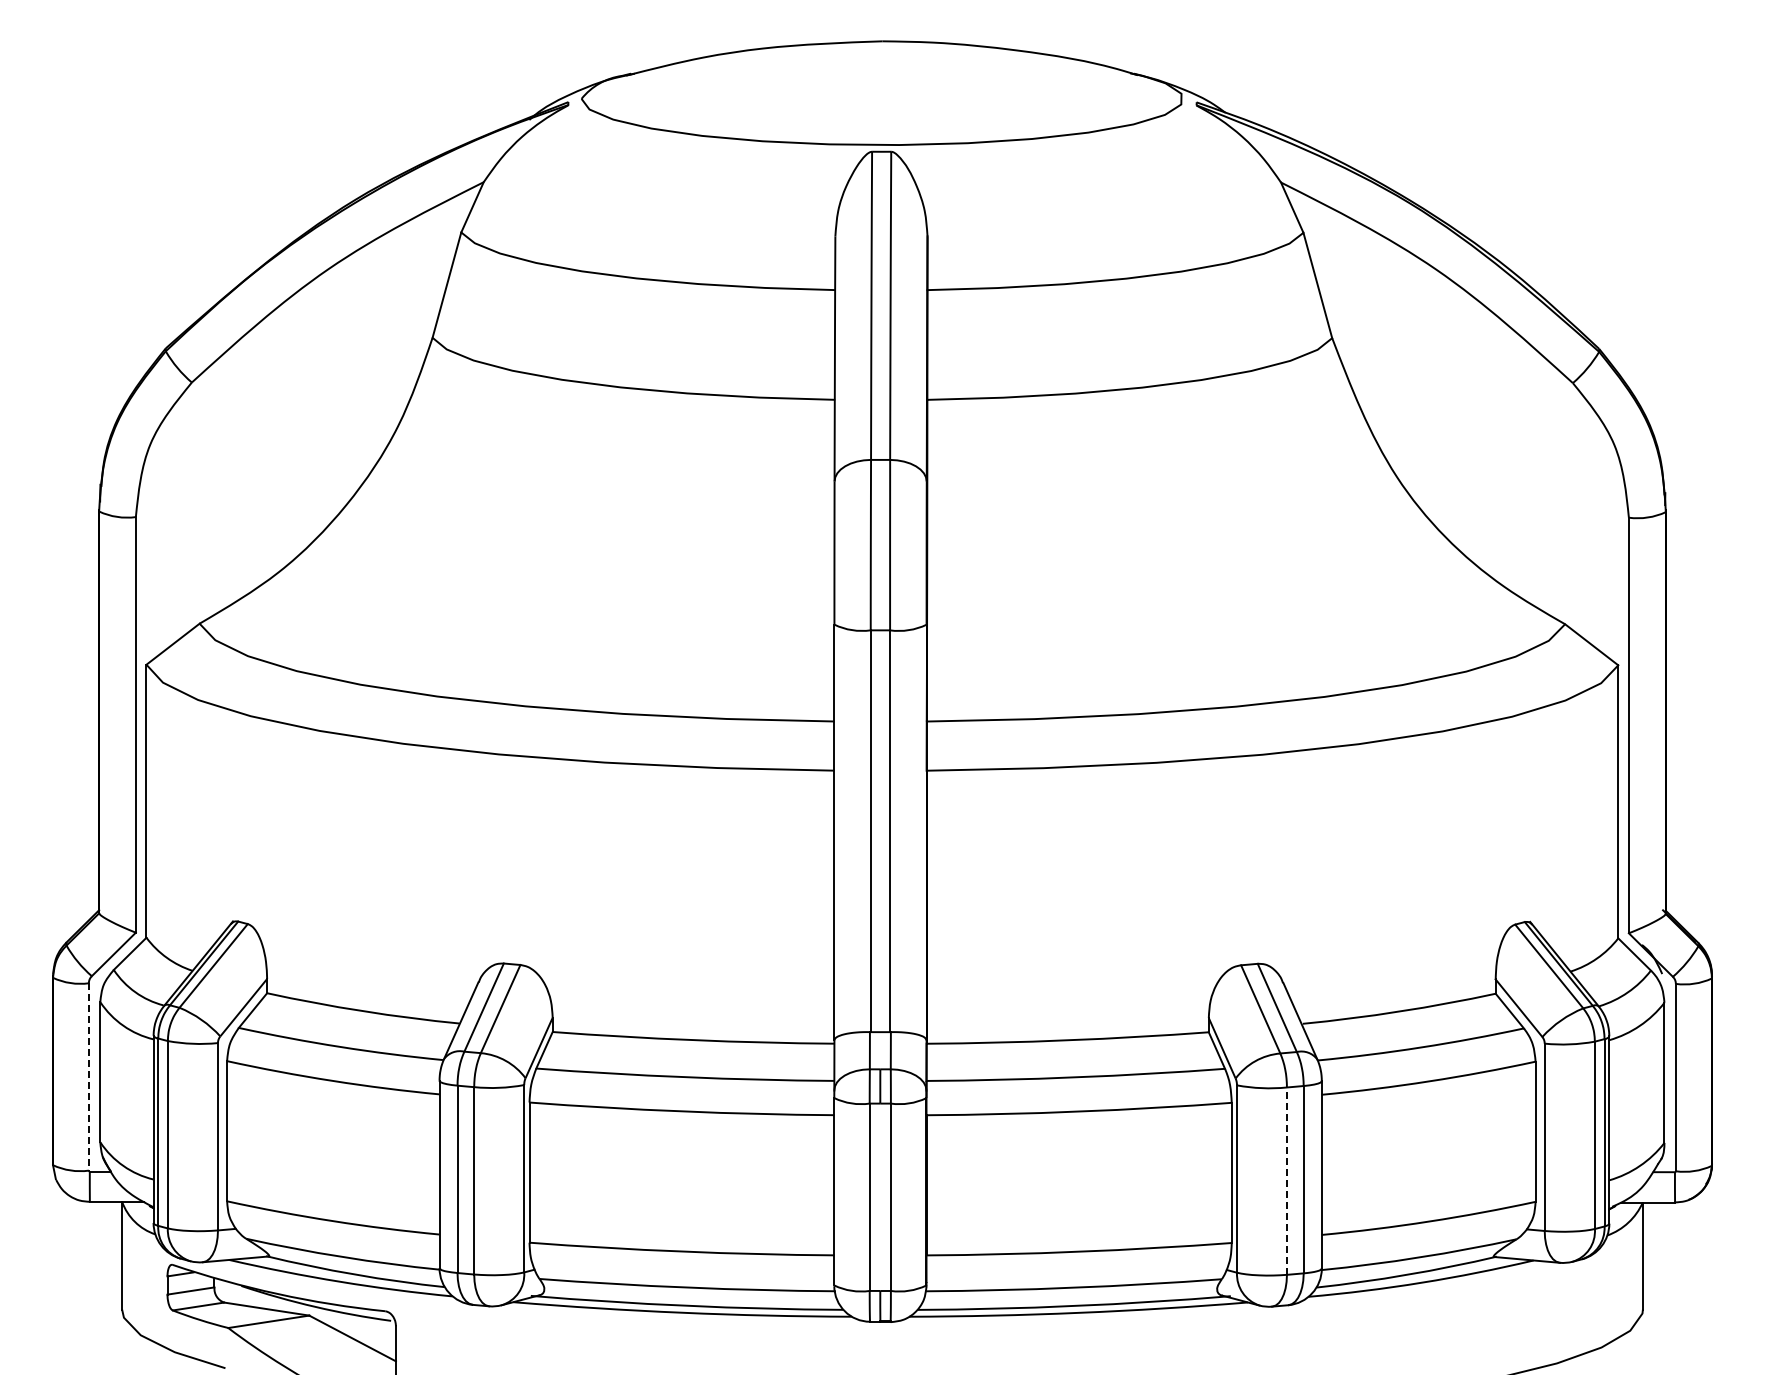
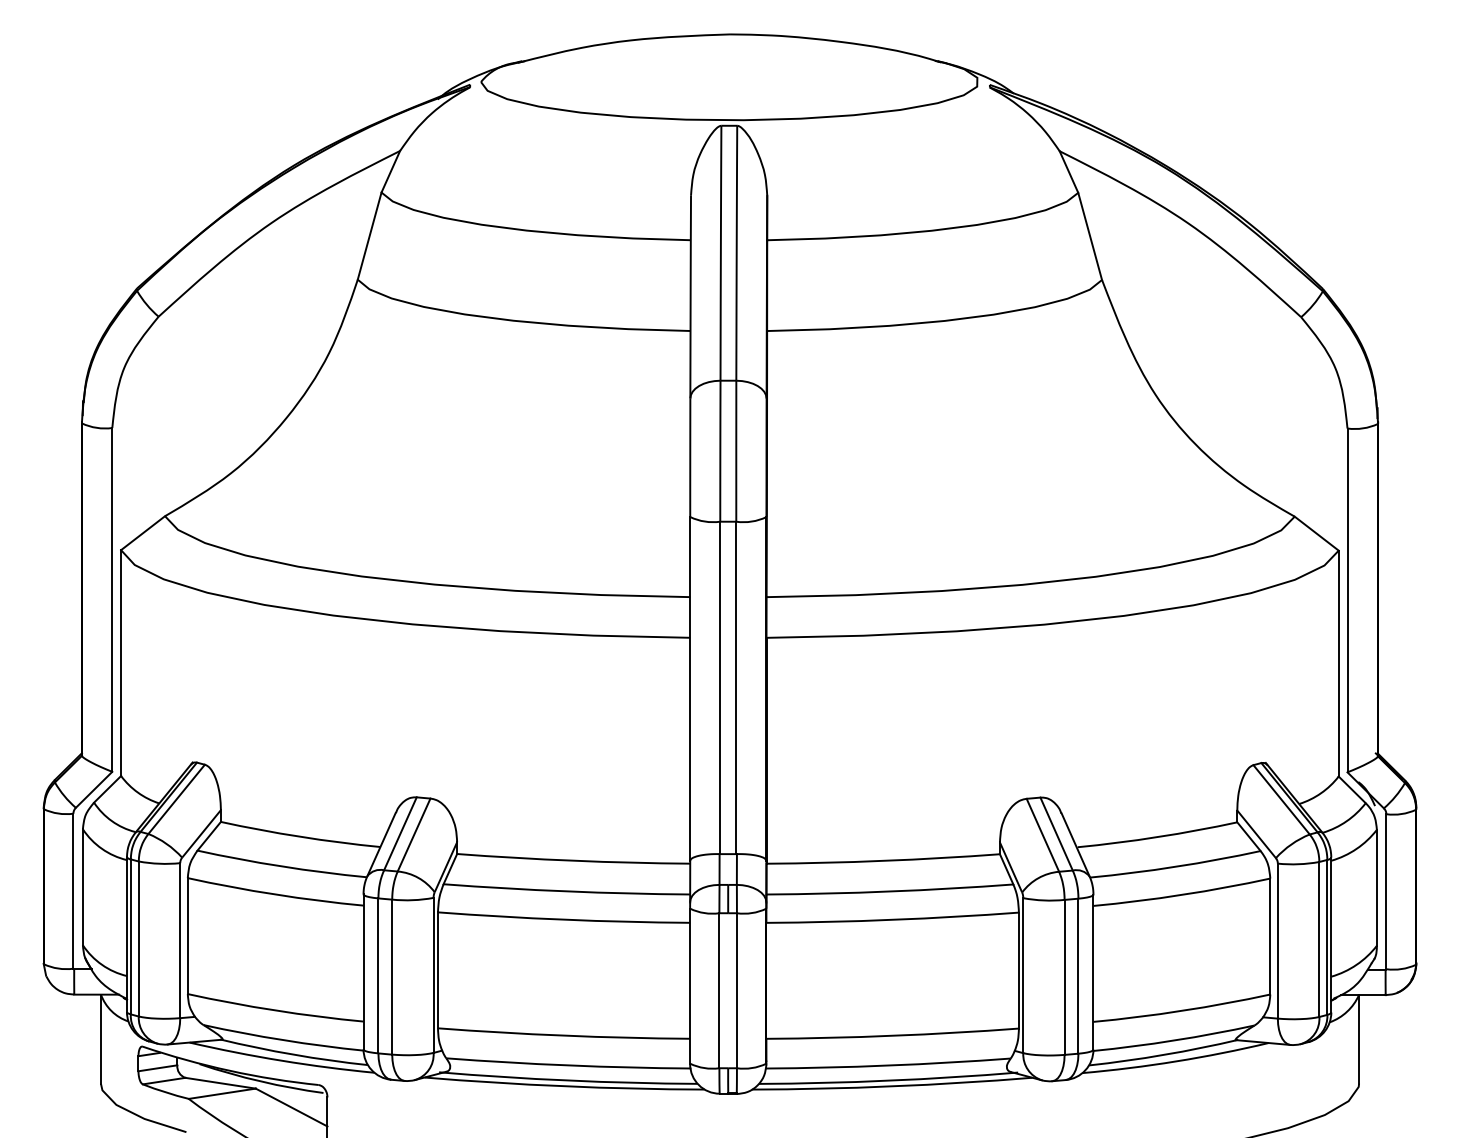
line: (88, 1076) -> (73, 890), dashed -> solid
line: (1286, 1181) -> (1064, 977), dashed -> solid

